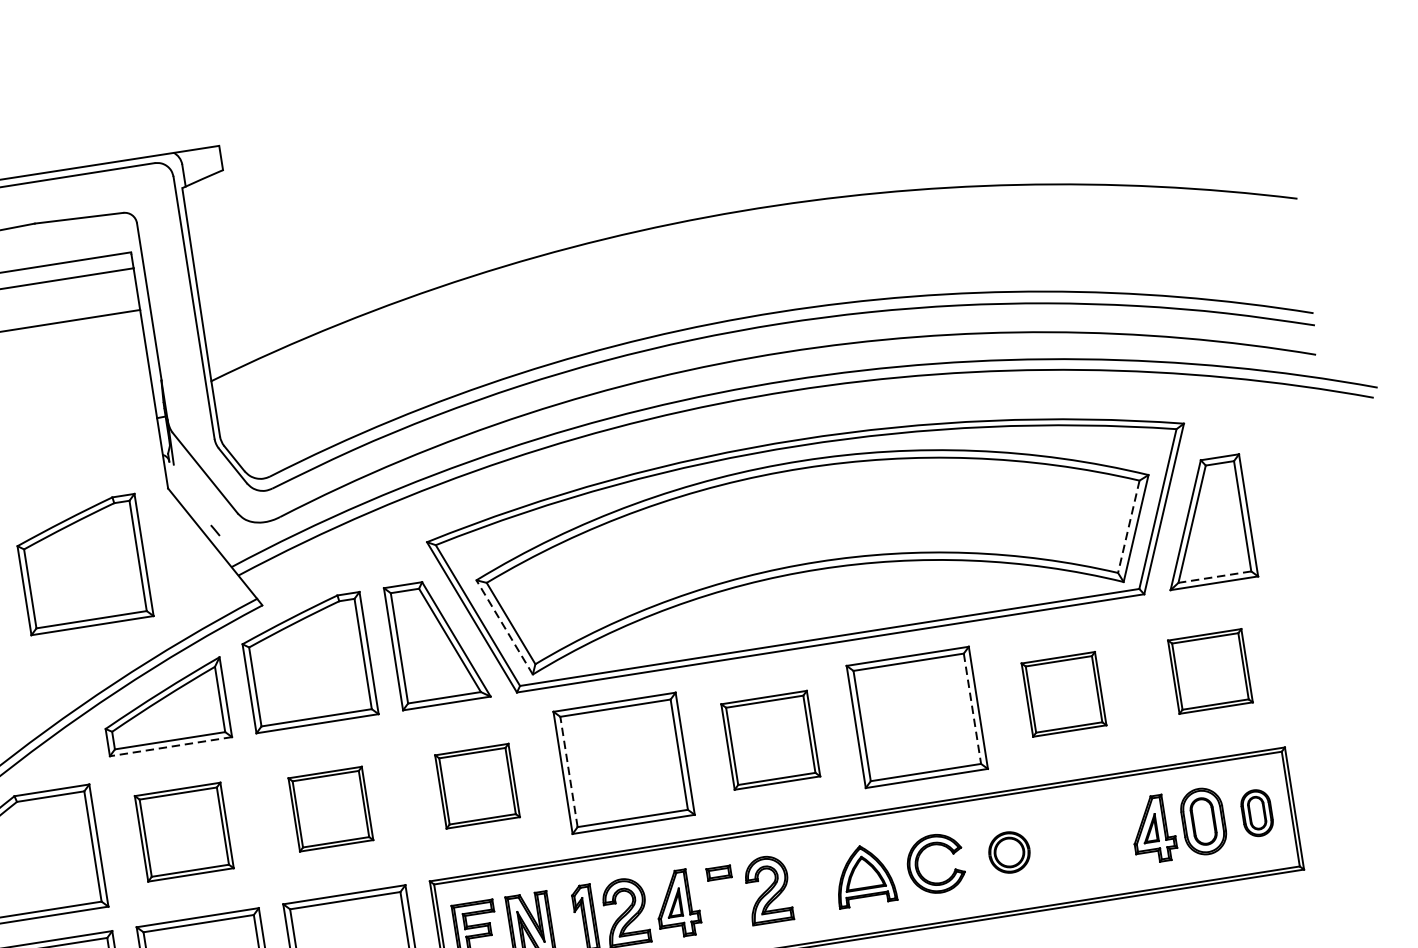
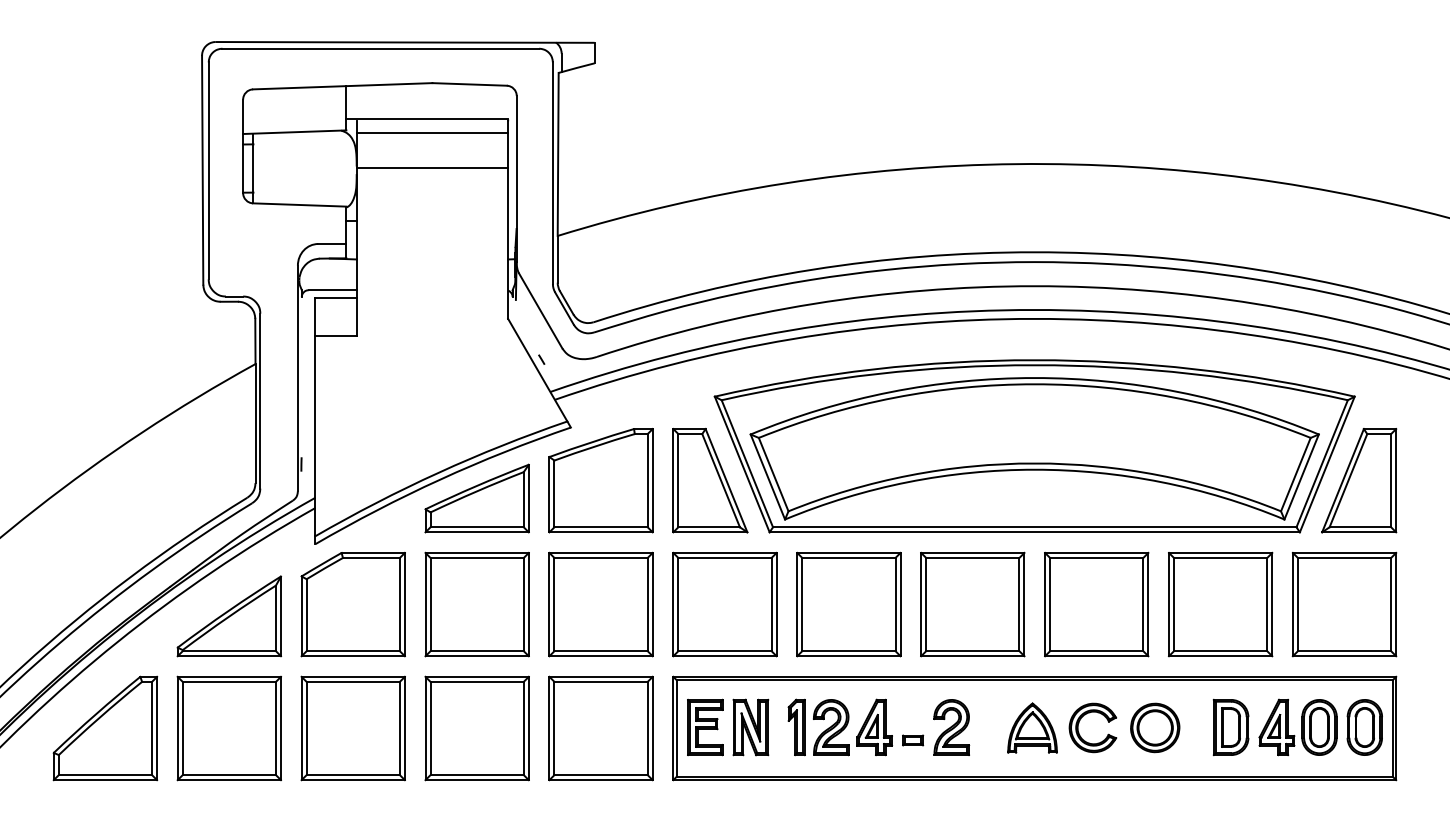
line: (1128, 526) -> (1295, 474), dashed -> solid
part: (82, 564) -> (427, 370), removed
line: (1215, 577) -> (1360, 527), dashed -> solid
line: (504, 628) -> (767, 477), dashed -> solid
part: (1210, 671) -> (1344, 604), size x1.67
part: (1063, 694) -> (1220, 604), size x1.67
line: (972, 708) -> (1143, 604), dashed -> solid
part: (770, 740) -> (972, 604), size x1.43
line: (171, 746) -> (477, 532), dashed -> solid
line: (569, 771) -> (802, 604), dashed -> solid
part: (476, 786) -> (724, 604), size x1.67
part: (330, 809) -> (600, 604), size x1.67
part: (1256, 813) -> (1364, 727), size x1.43
part: (183, 832) -> (476, 604), size x1.43
part: (1098, 838) -> (1230, 727), added
part: (1009, 851) -> (1155, 727), size x1.43
part: (719, 873) -> (913, 740), moved

